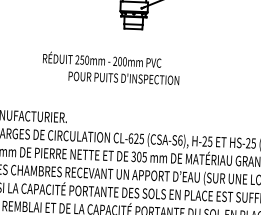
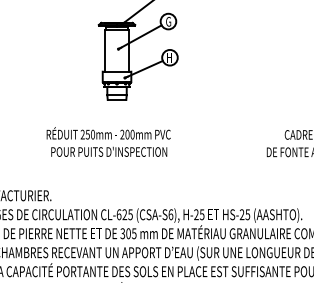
text: (101, 59) -> (108, 133), moved

